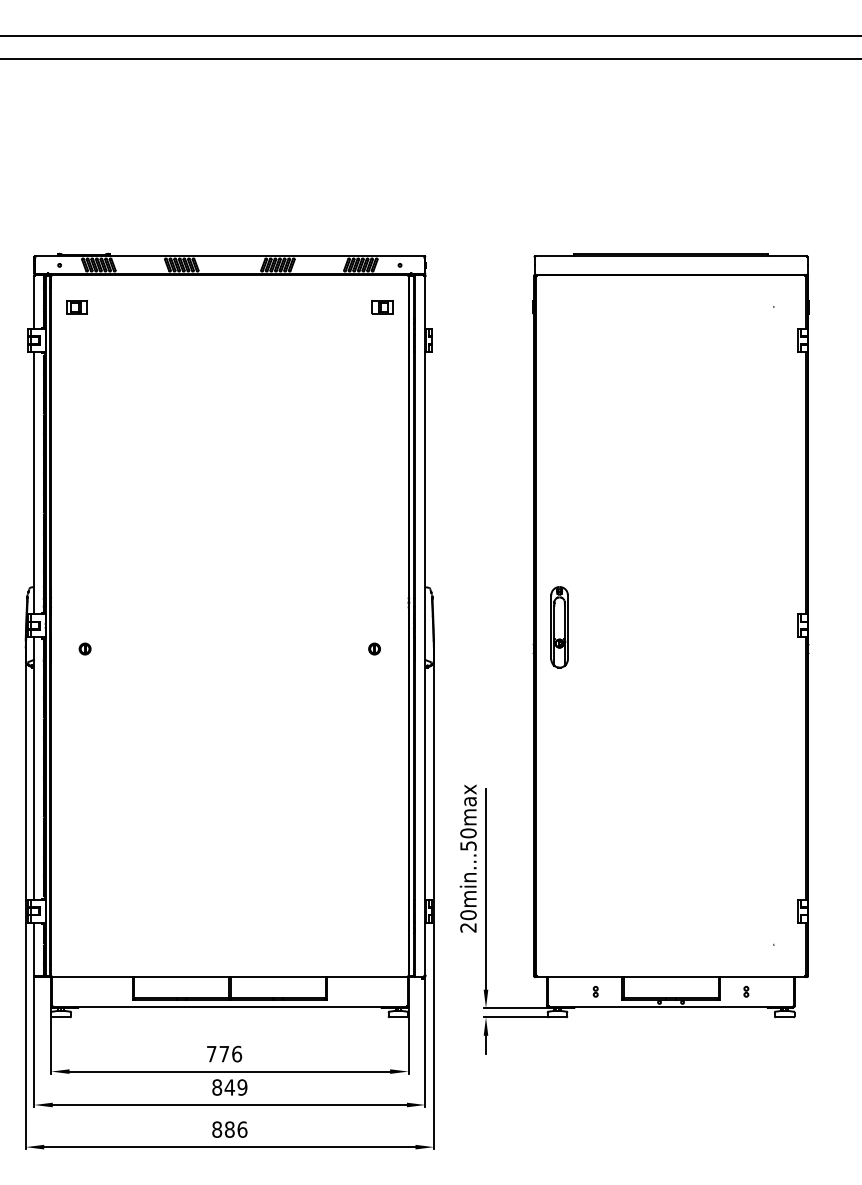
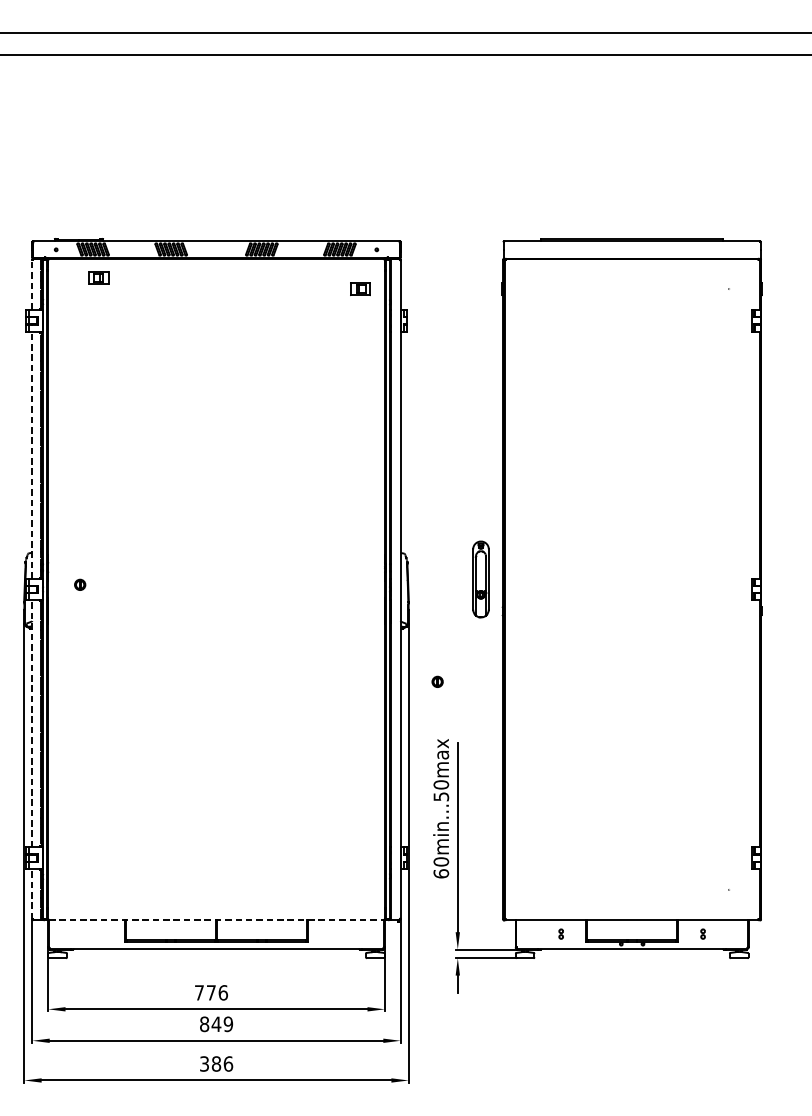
line: (34, 302) -> (32, 284), solid -> dashed
part: (76, 307) -> (98, 278), moved
line: (34, 482) -> (32, 454), solid -> dashed
part: (559, 627) -> (480, 579), moved
part: (84, 648) -> (79, 584), moved
part: (374, 648) -> (437, 681), moved
line: (34, 768) -> (32, 723), solid -> dashed
text: (468, 927) -> (441, 873), 20min...50max -> 60min...50max
line: (34, 949) -> (32, 894), solid -> dashed
line: (229, 977) -> (216, 920), solid -> dashed
text: (217, 1129) -> (204, 1063), 886 -> 386

